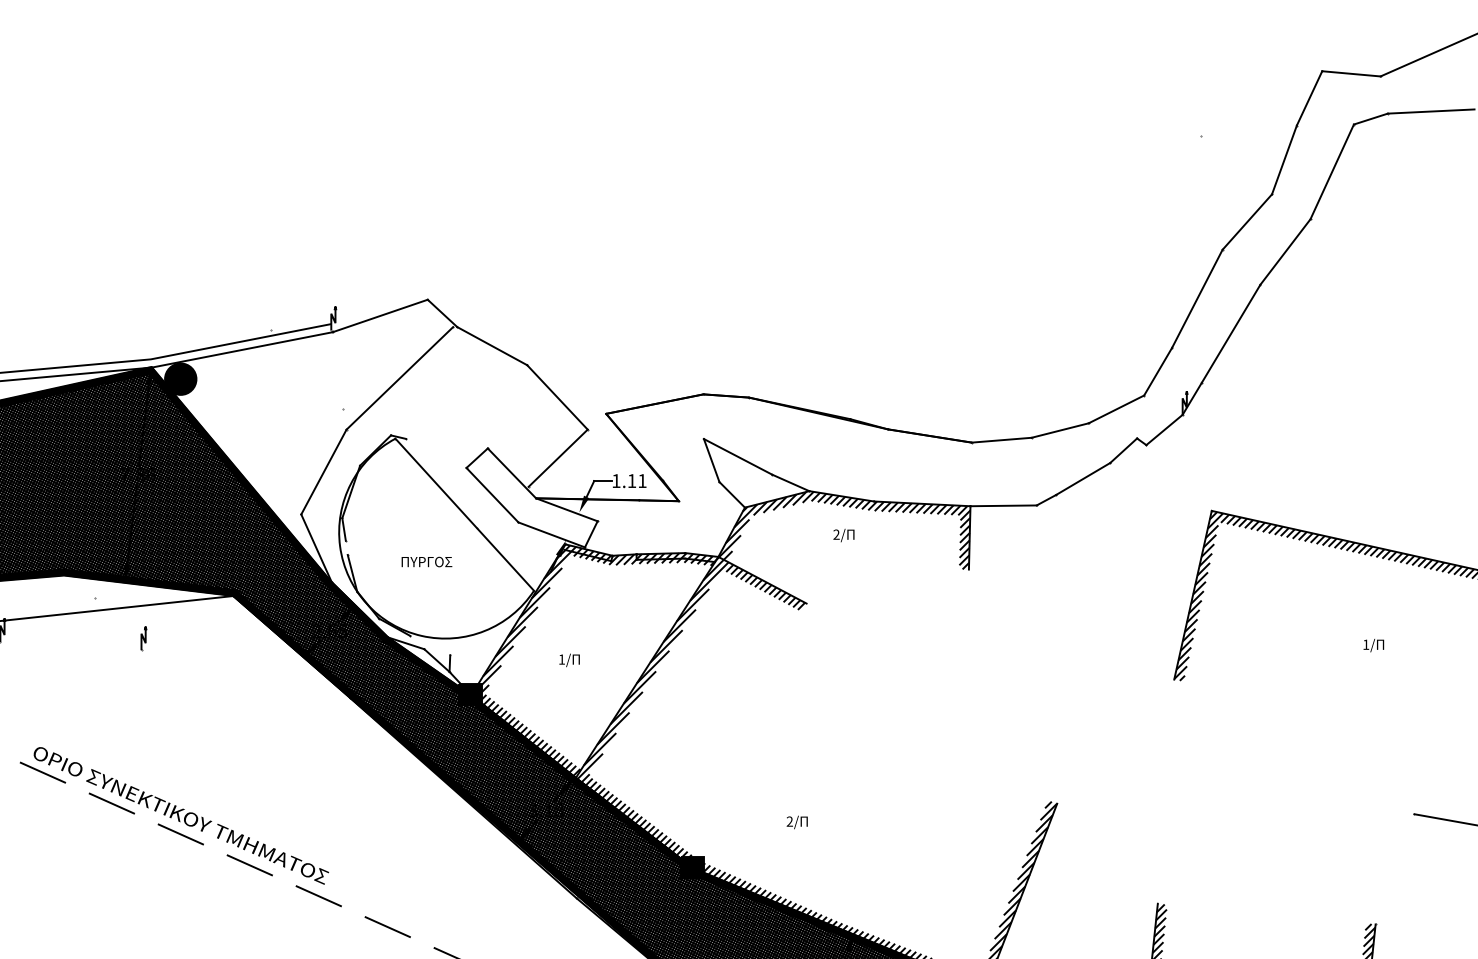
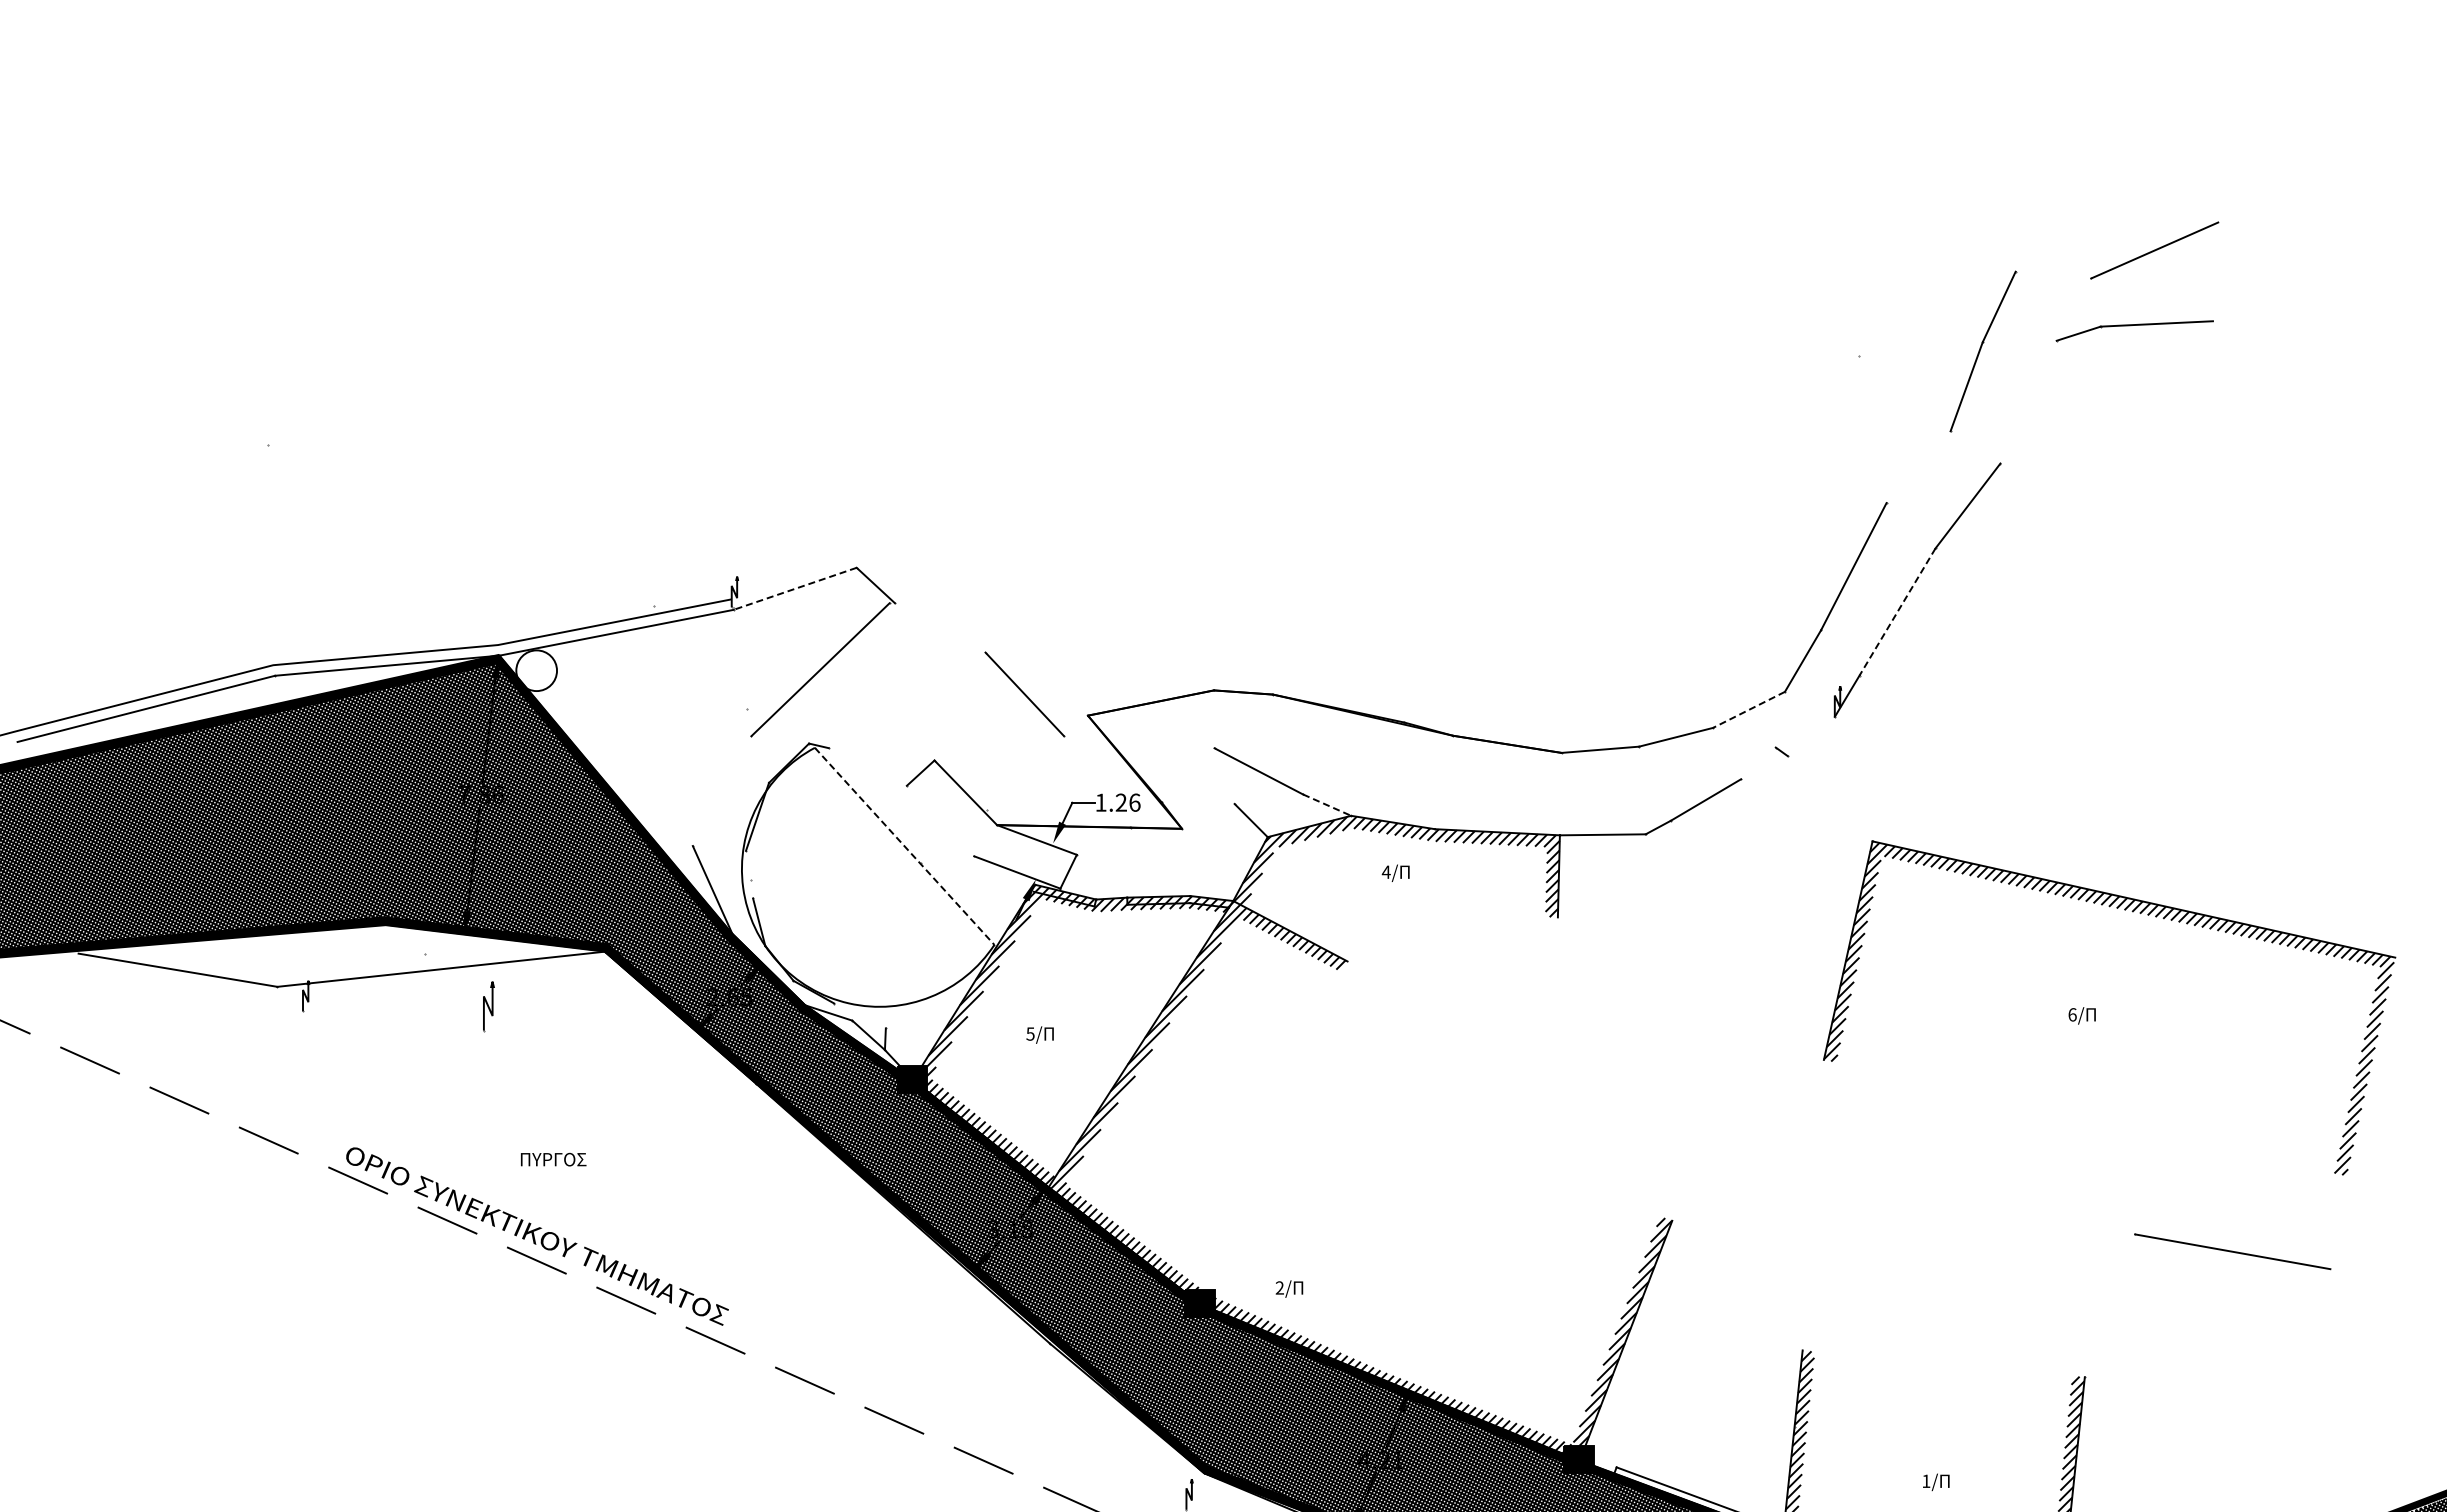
line: (1351, 73) -> (2053, 274), removed
line: (1332, 171) -> (2028, 401), removed
line: (1247, 222) -> (1918, 467), removed
line: (379, 316) -> (794, 589), solid -> dashed
line: (1231, 334) -> (1897, 612), solid -> dashed
line: (491, 345) -> (939, 627), removed
fill: (180, 379) -> (536, 670), removed
line: (1116, 409) -> (1748, 710), solid -> dashed
line: (1163, 429) -> (1810, 736), removed
line: (1123, 450) -> (1758, 763), removed
line: (558, 458) -> (1025, 773), removed
line: (711, 460) -> (1224, 775), removed
line: (323, 472) -> (721, 791), removed
text: (636, 480) -> (1127, 802), 1.11 -> 1.26
line: (791, 483) -> (1327, 805), solid -> dashed
line: (492, 494) -> (940, 820), removed
line: (464, 514) -> (904, 846), solid -> dashed
line: (344, 529) -> (748, 865), removed
text: (835, 534) -> (1385, 871), 2/ -> 4/
text: (426, 561) -> (553, 1159), moved
part: (143, 639) -> (488, 1007), size x1.6
text: (1366, 644) -> (2072, 1014), 1/ -> 6/
text: (561, 659) -> (1030, 1033), 1/ -> 5/
text: (797, 822) -> (1289, 1288), moved

